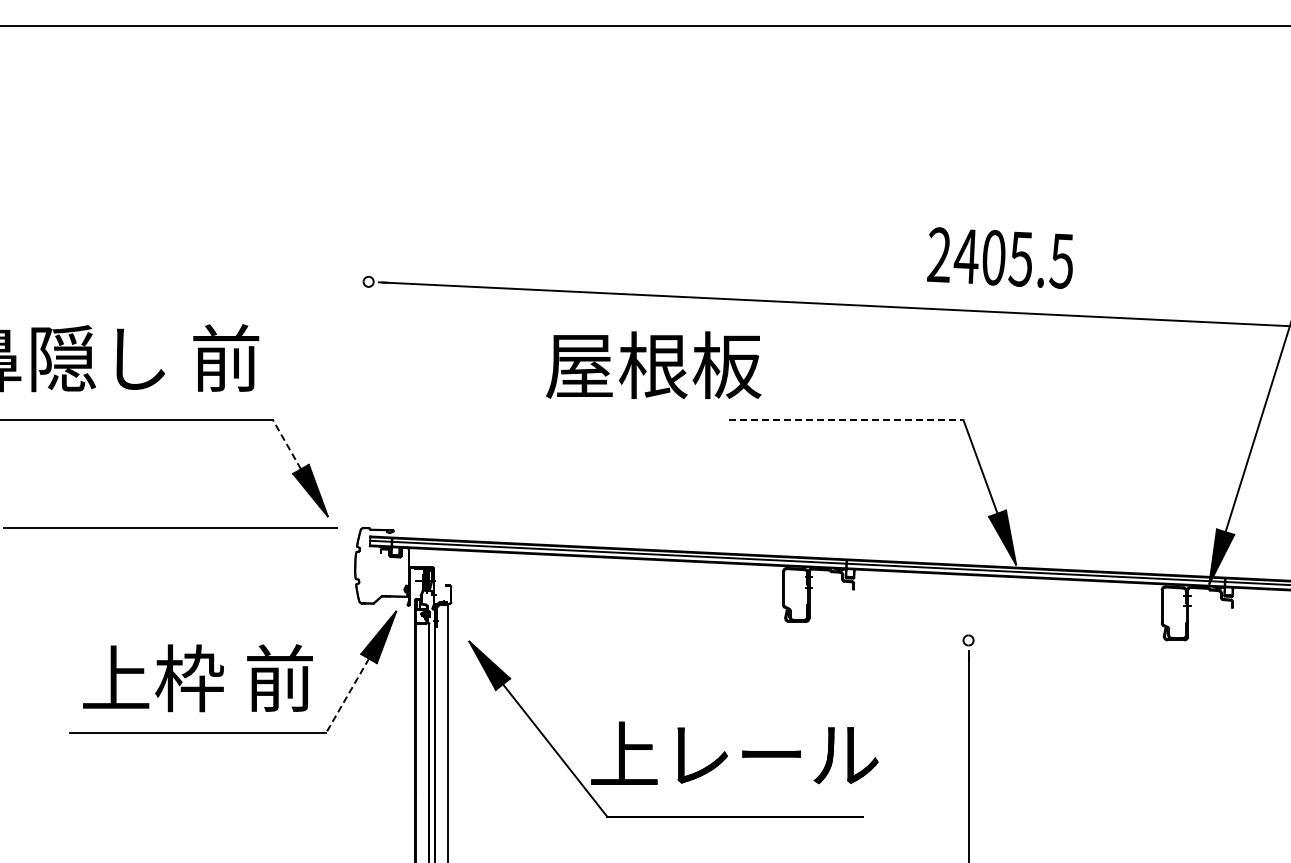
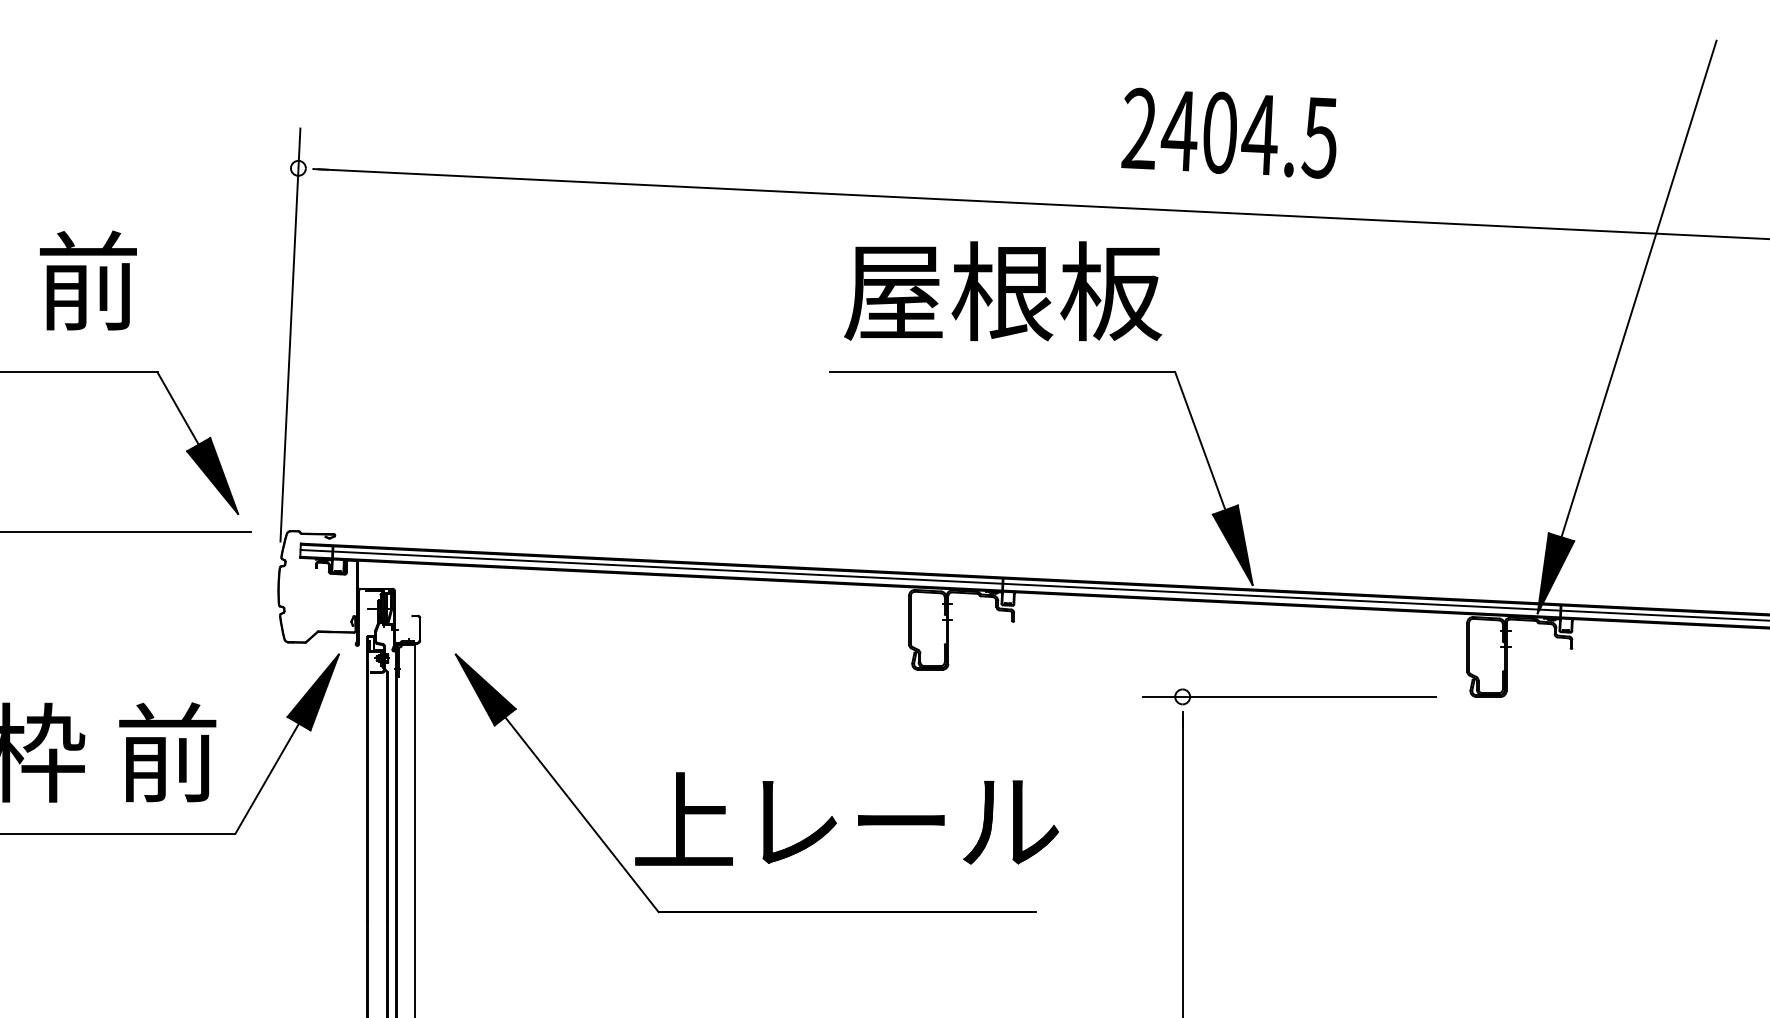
text: (1020, 258) -> (1259, 133), 2405.5 -> 2404.5
text: (653, 365) -> (1002, 291), moved
line: (363, 394) -> (290, 334), added
line: (847, 420) -> (1004, 372), dashed -> solid
line: (286, 444) -> (177, 408), dashed -> solid
line: (1040, 640) -> (1288, 696), added
line: (347, 696) -> (267, 779), dashed -> solid
part: (673, 728) -> (756, 782), moved

